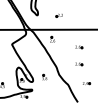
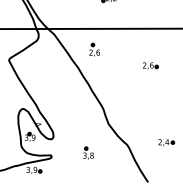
part: (79, 64) -> (151, 102), removed
part: (44, 76) -> (88, 150), moved

